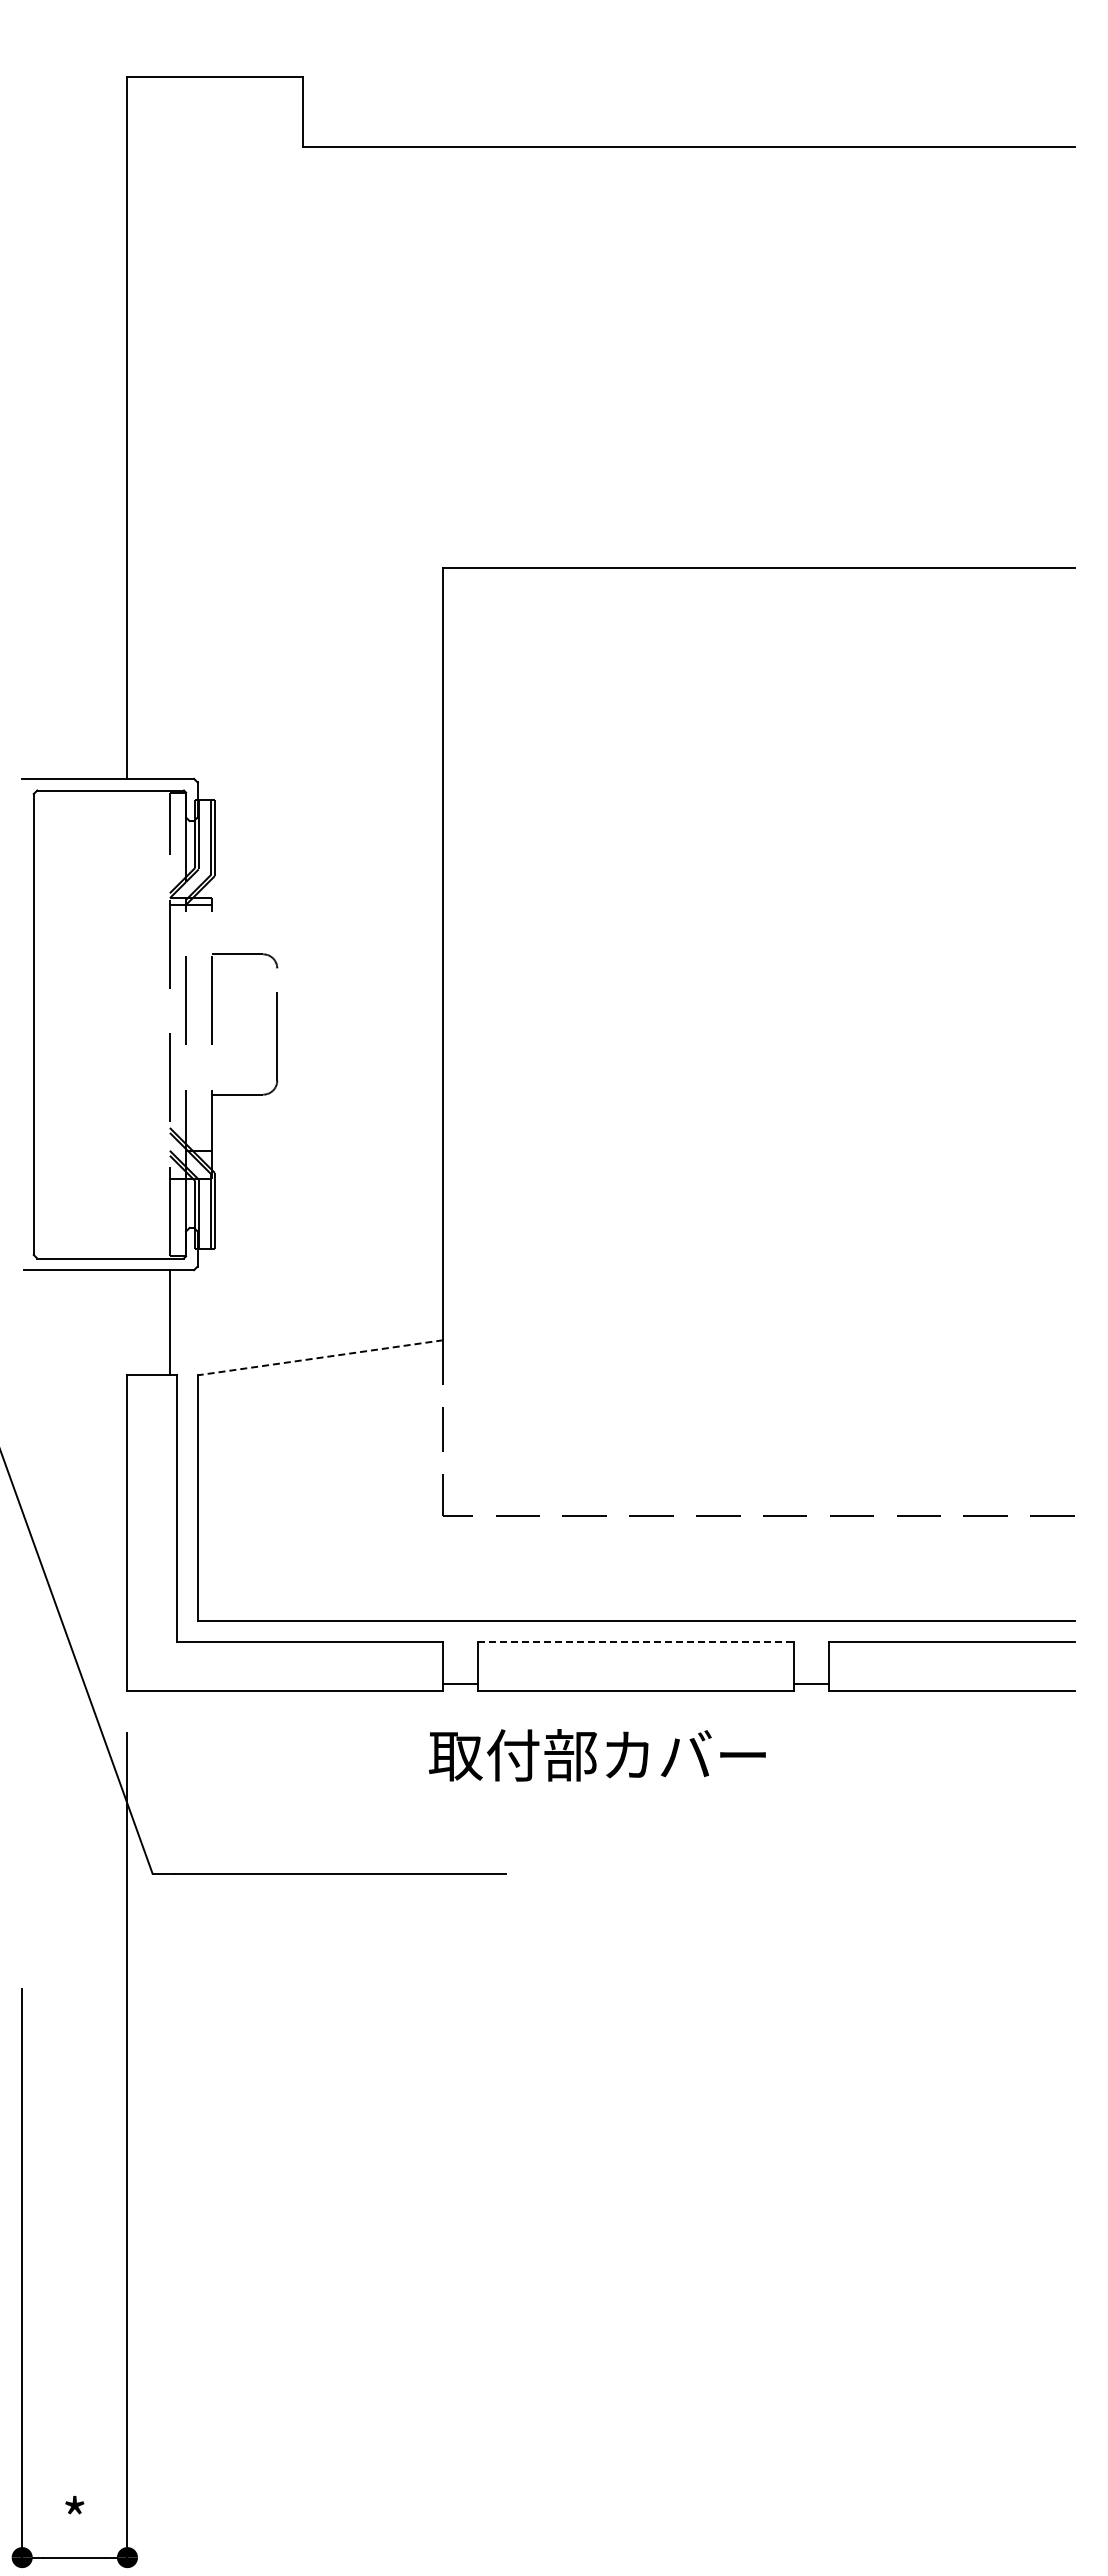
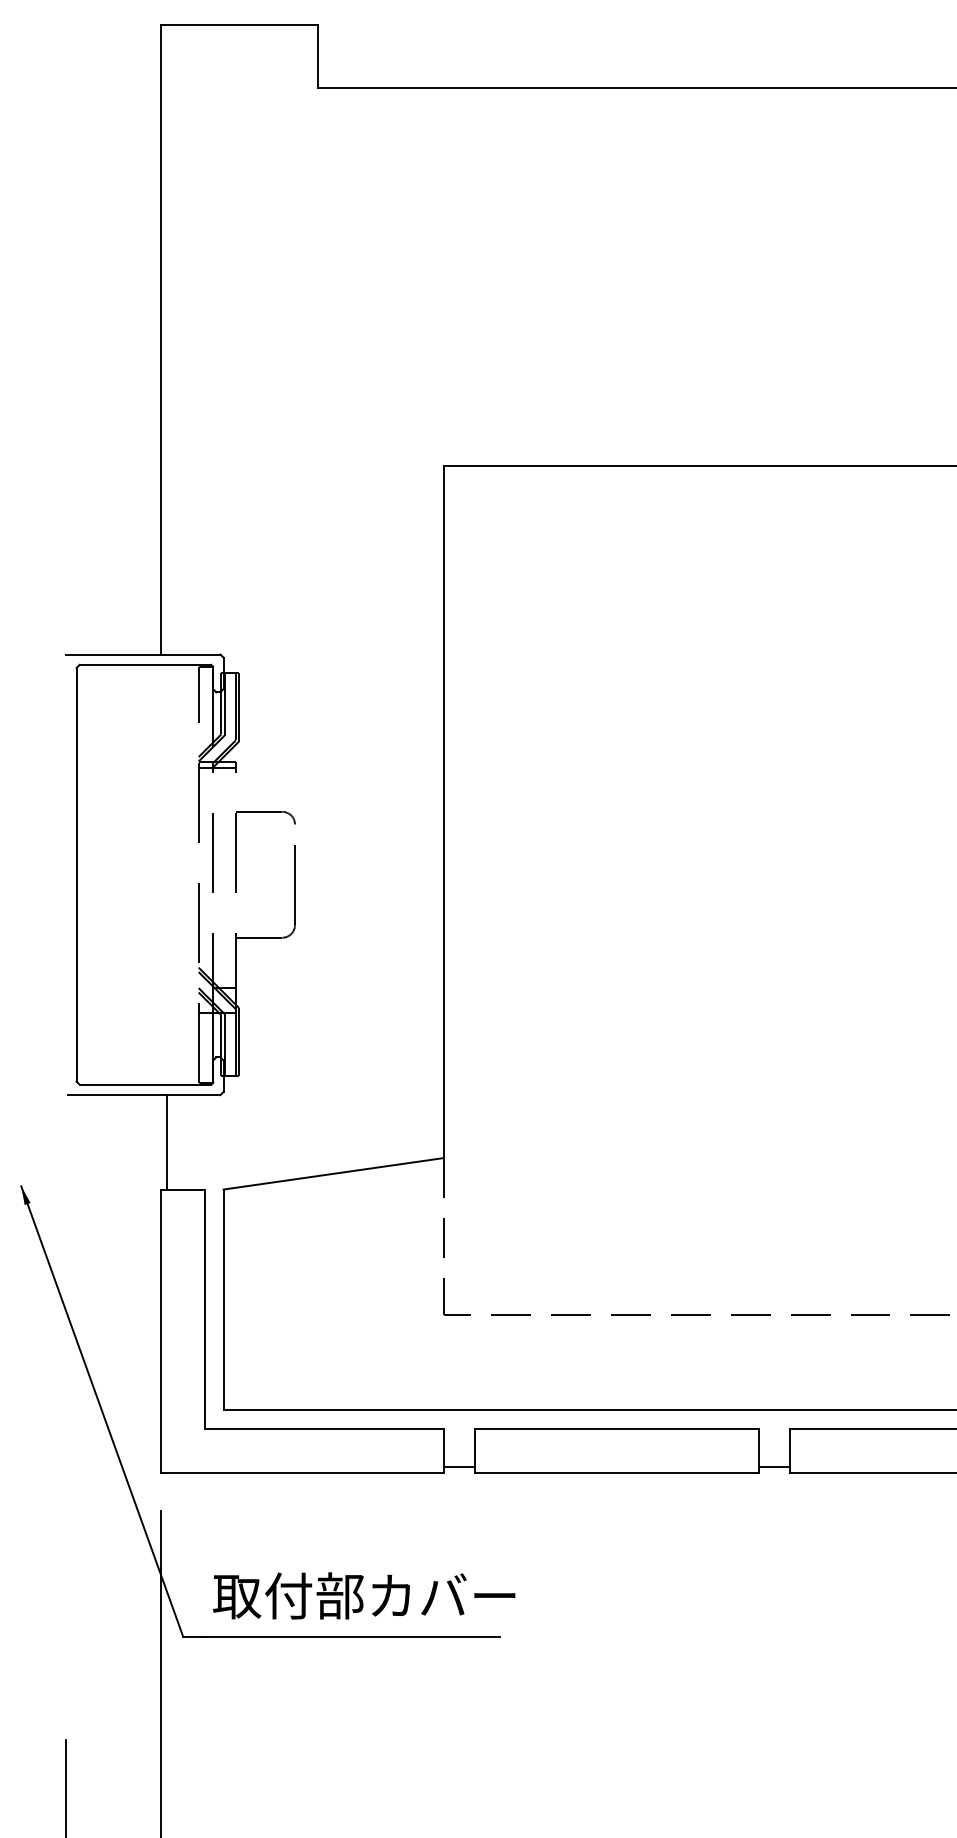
line: (169, 1322) -> (166, 1142), moved
line: (319, 1357) -> (332, 1173), dashed -> solid
line: (636, 1641) -> (617, 1428), dashed -> solid
text: (596, 1755) -> (363, 1596), moved

